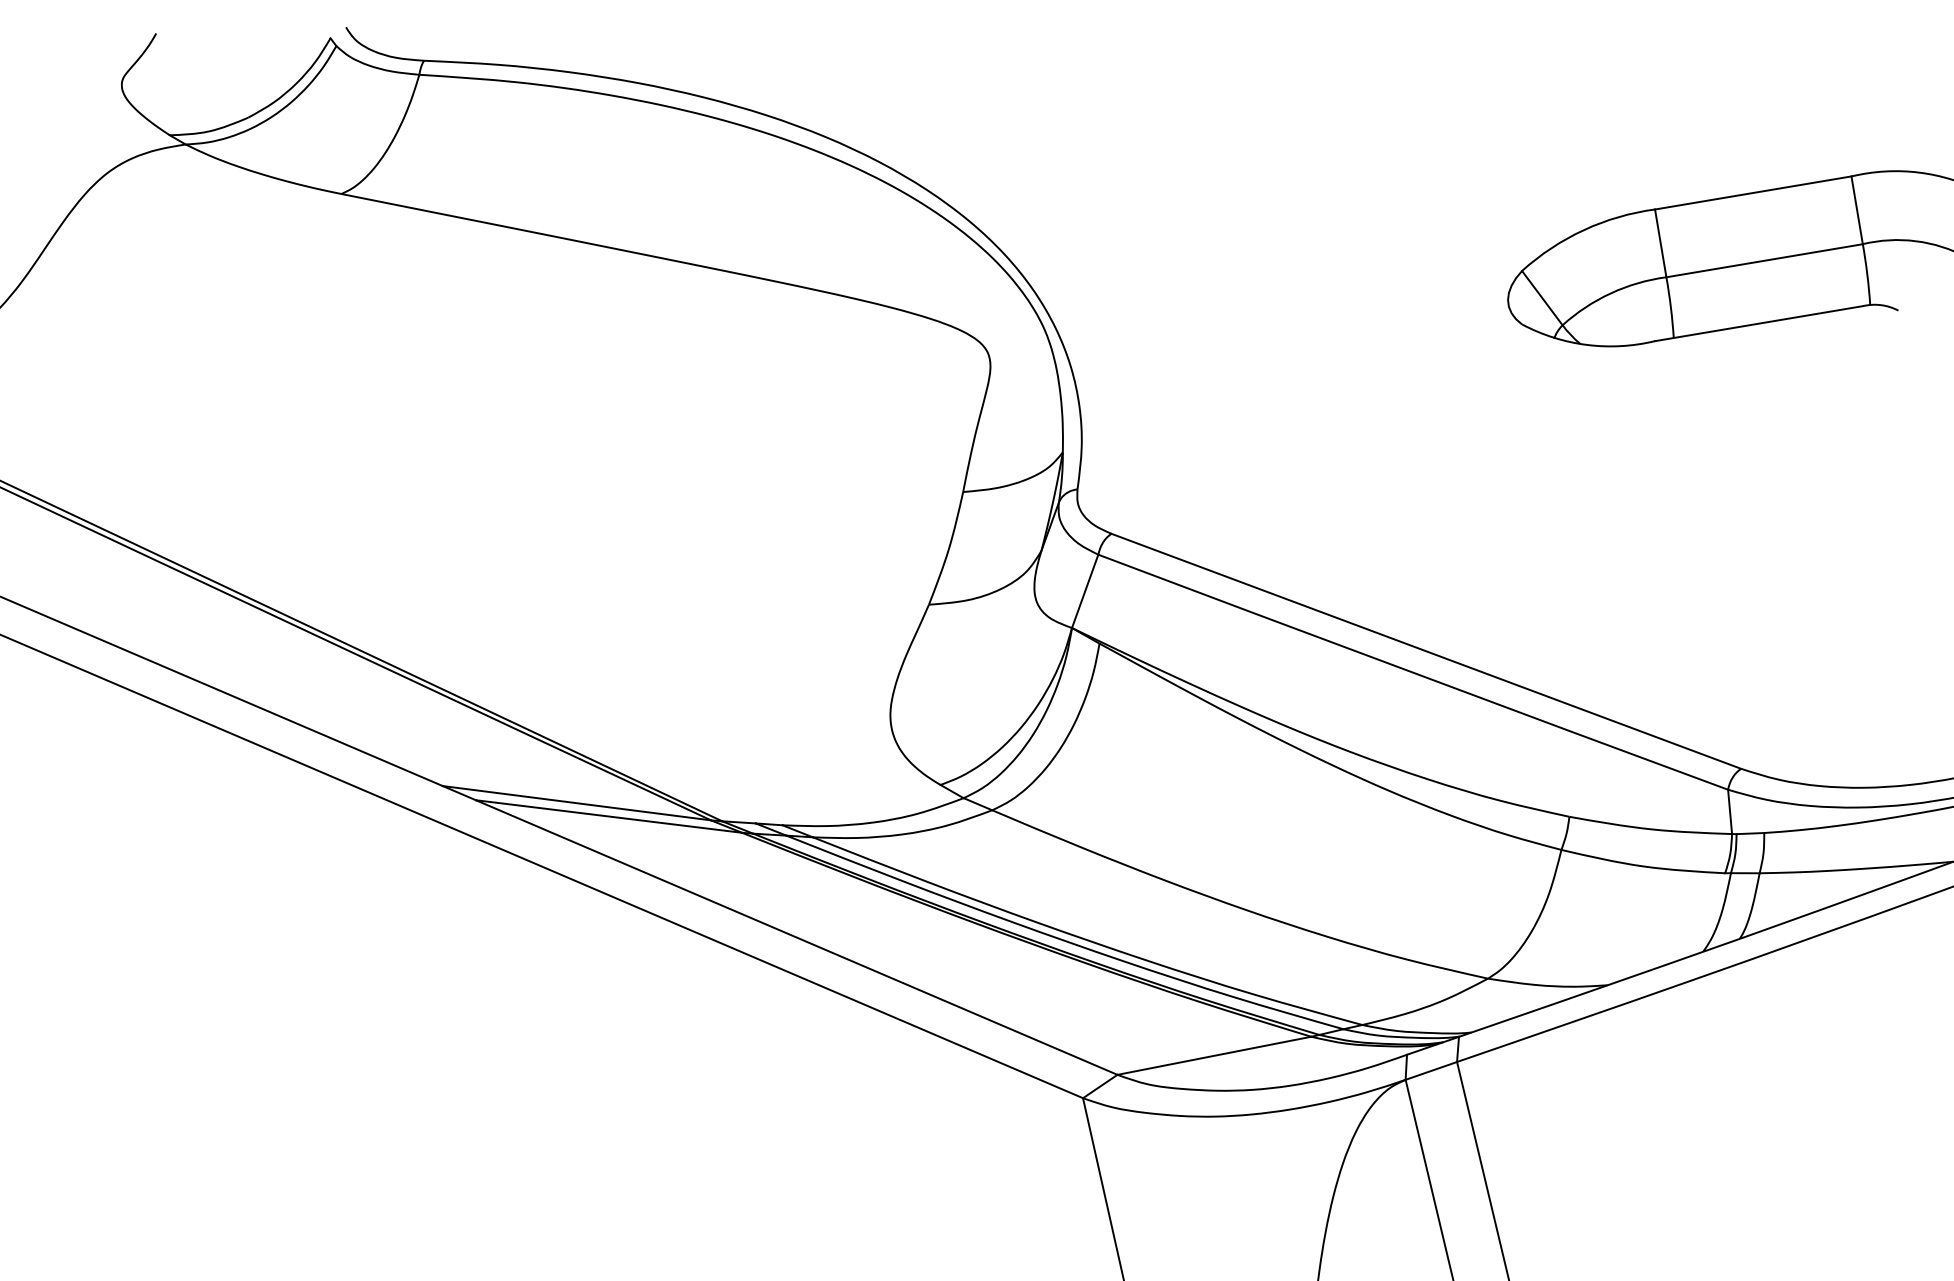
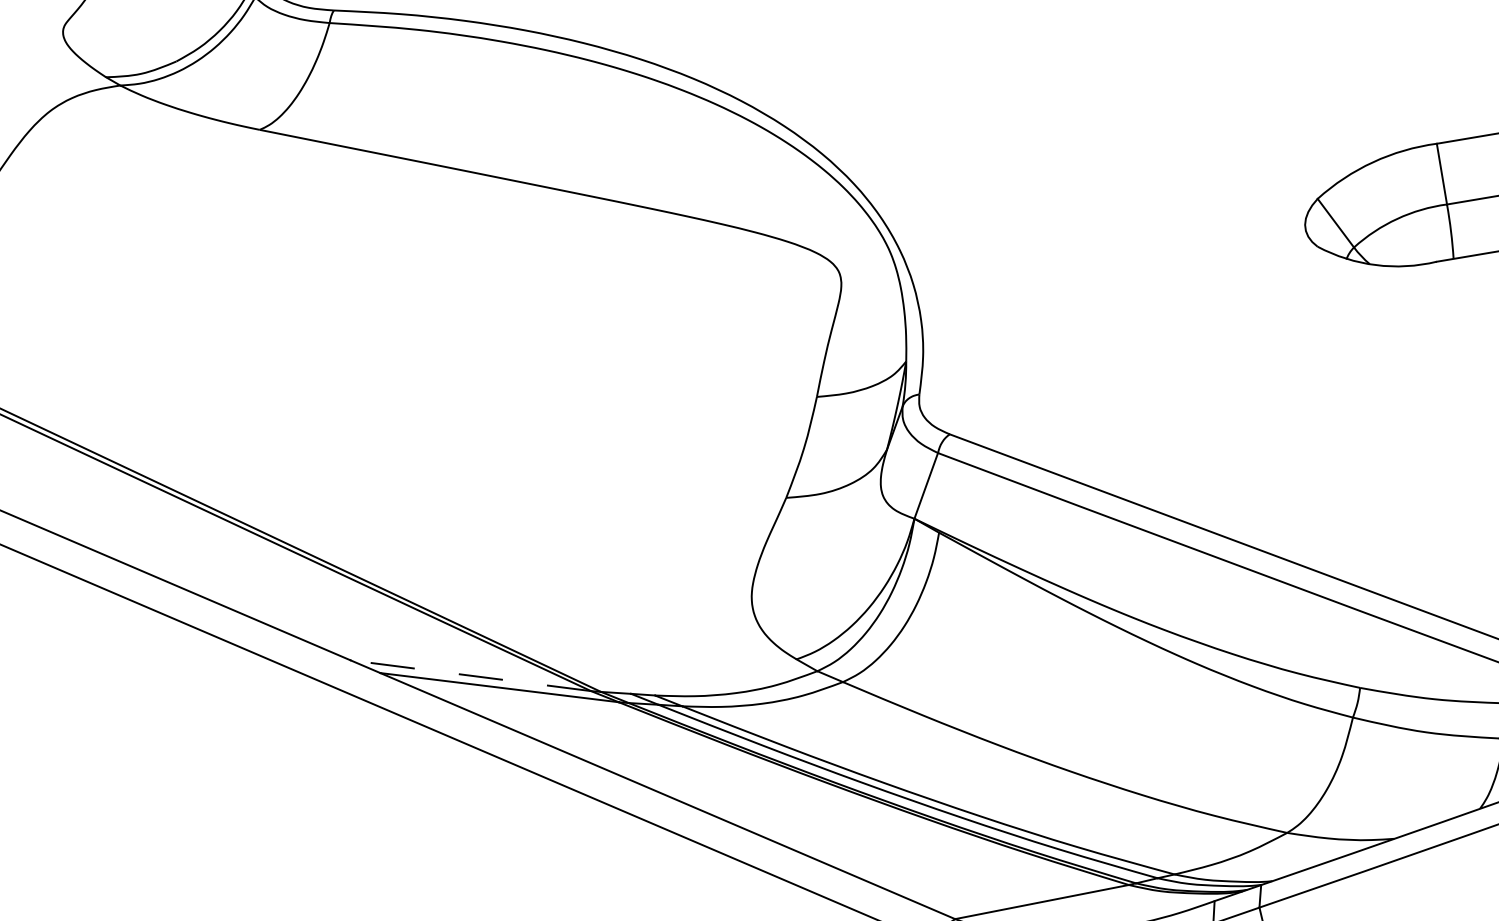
line: (576, 803) -> (470, 675), solid -> dashed

